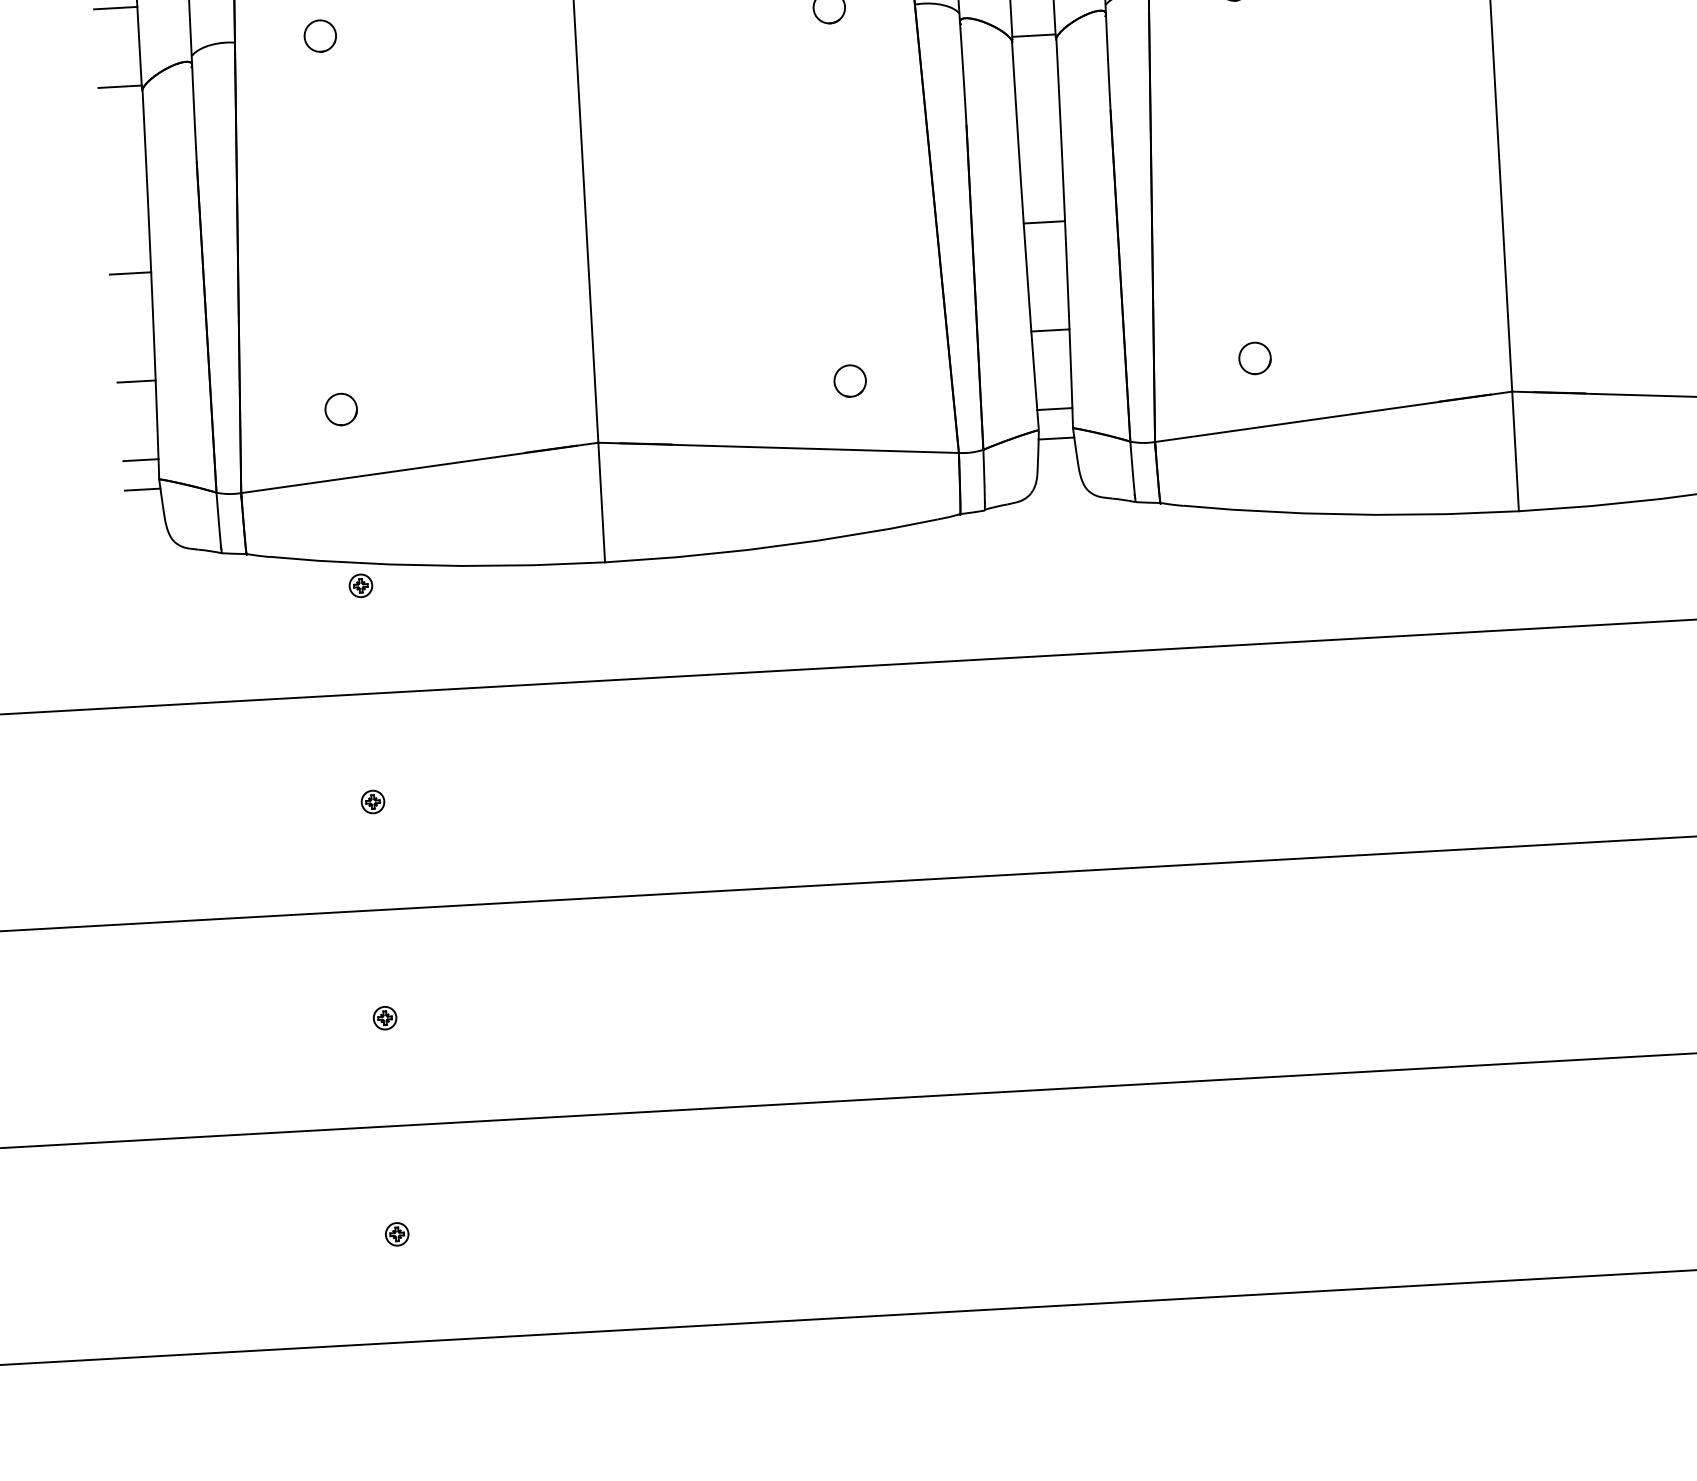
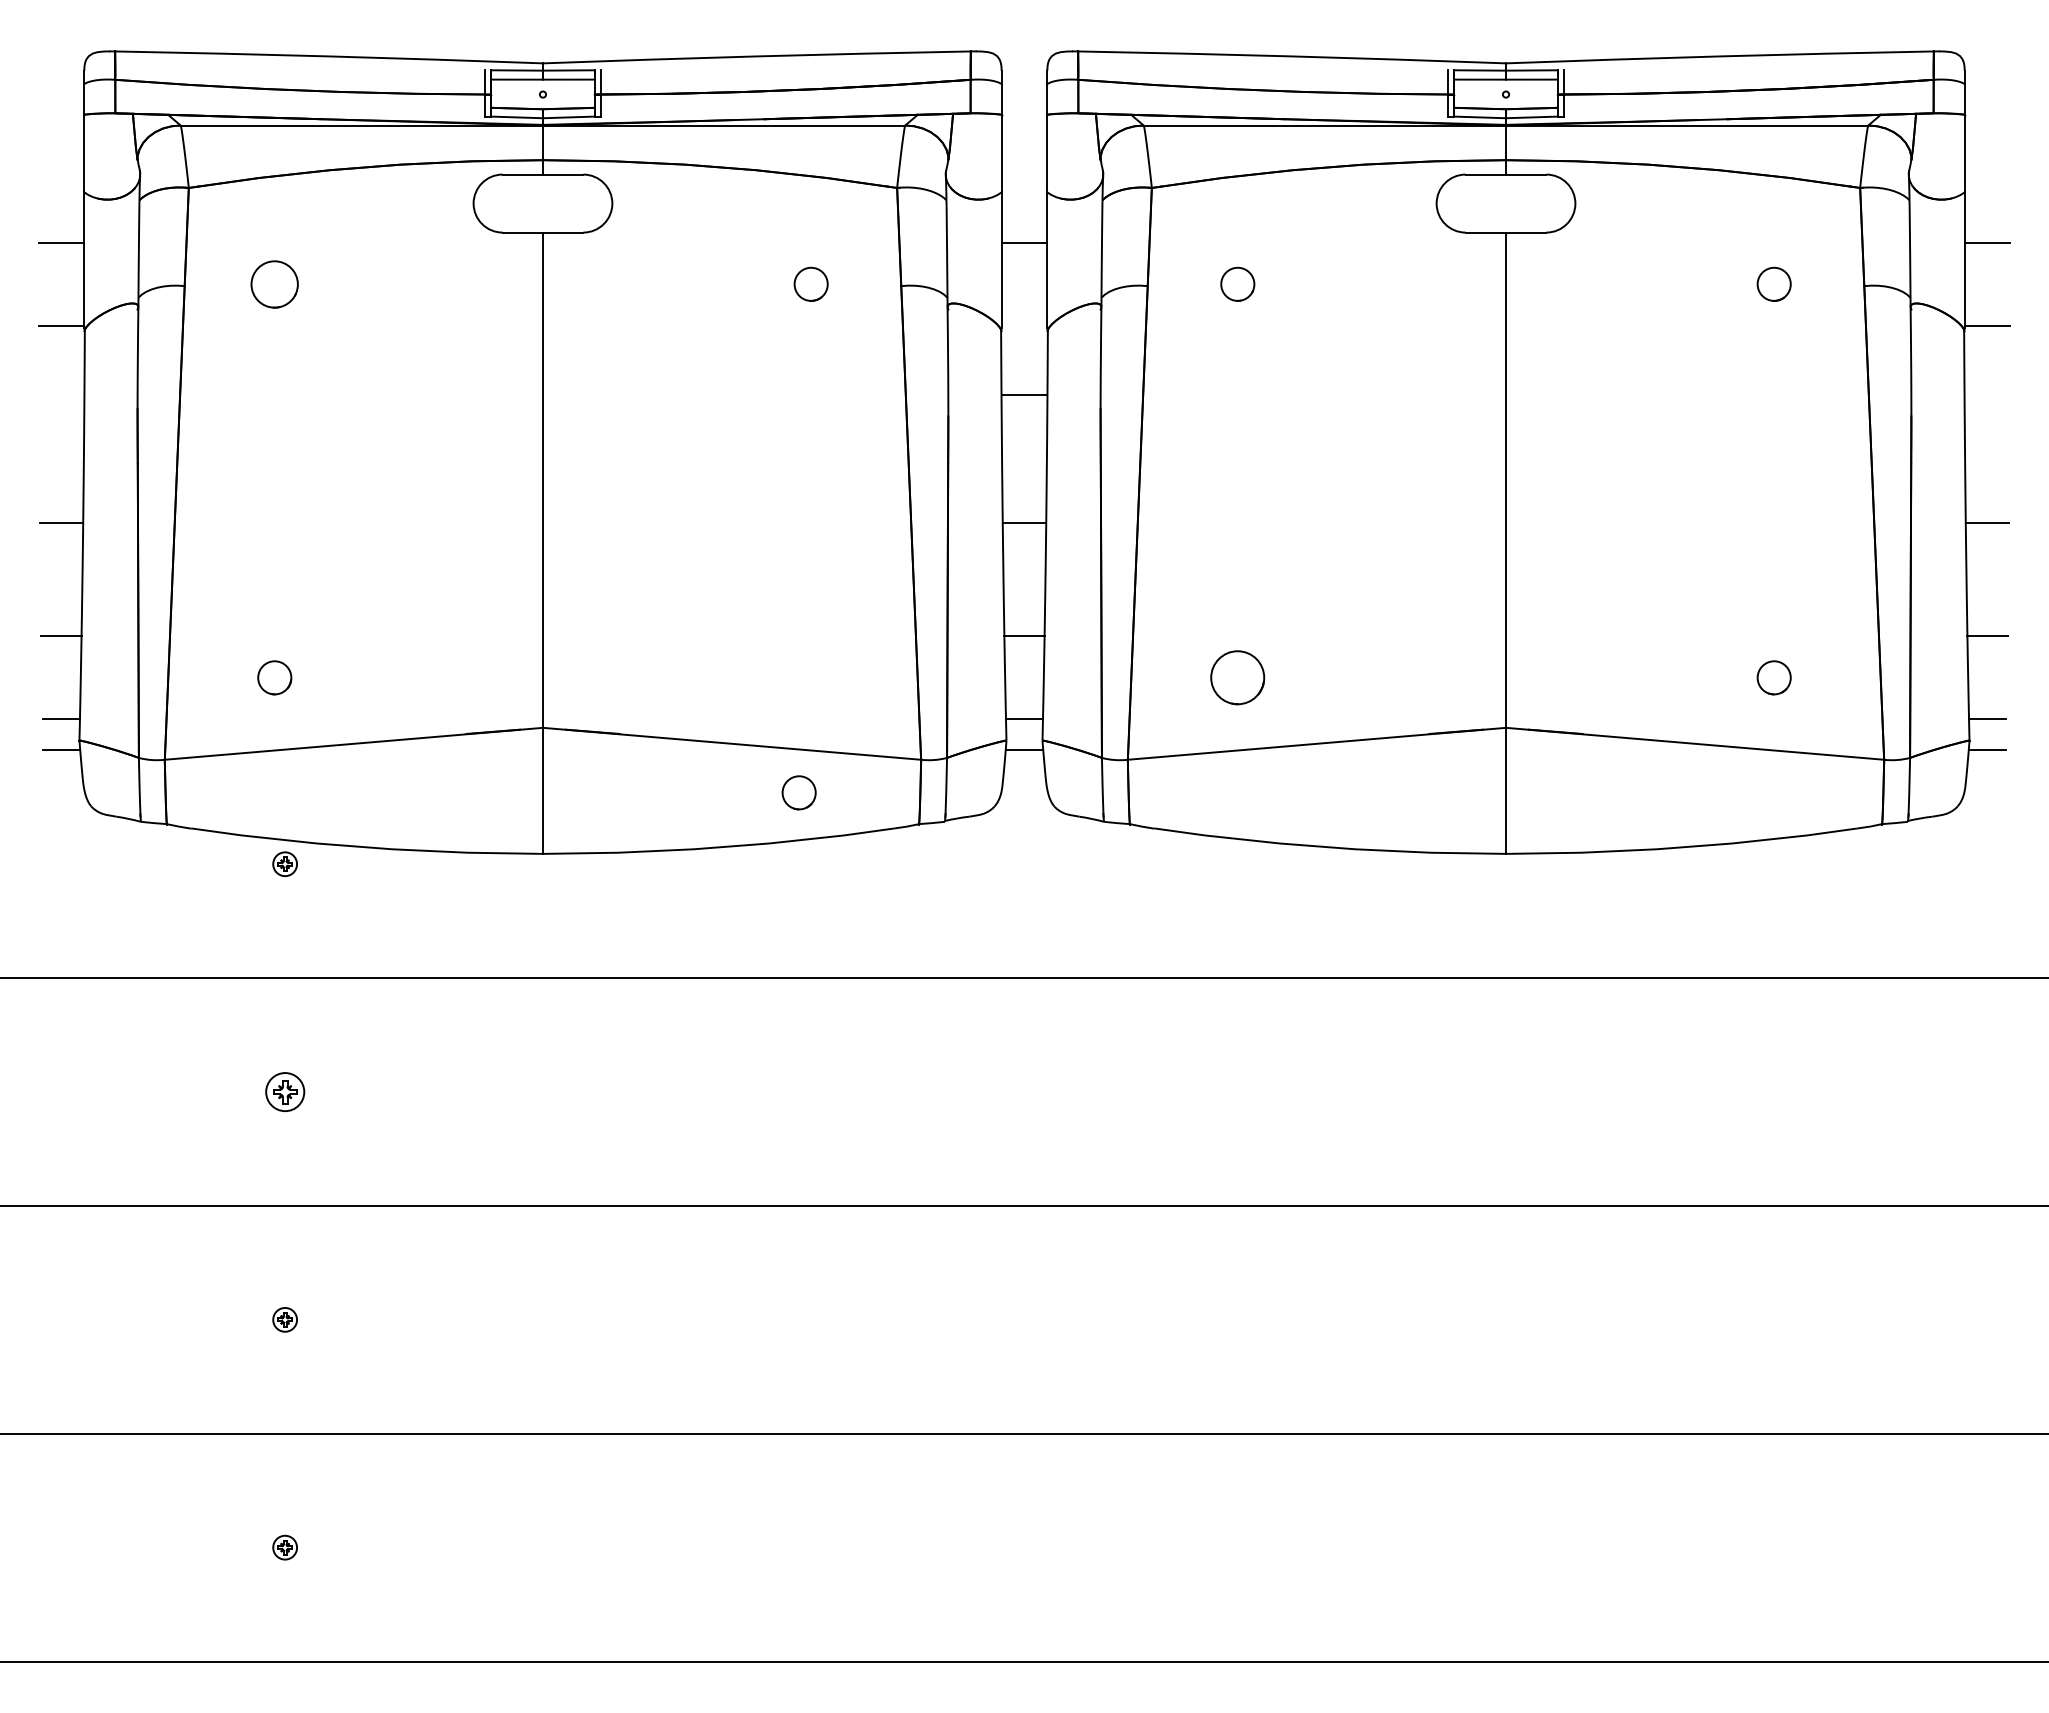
circle: (320, 35) -> (274, 283), size x1.4
line: (1033, 35) -> (1024, 394), moved
circle: (1254, 358) -> (1237, 677), size x1.6
circle: (849, 380) -> (798, 792), moved
part: (372, 801) -> (284, 1091), size x1.6

